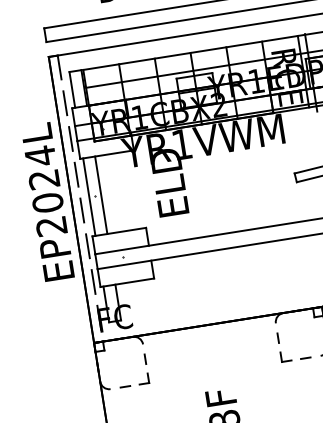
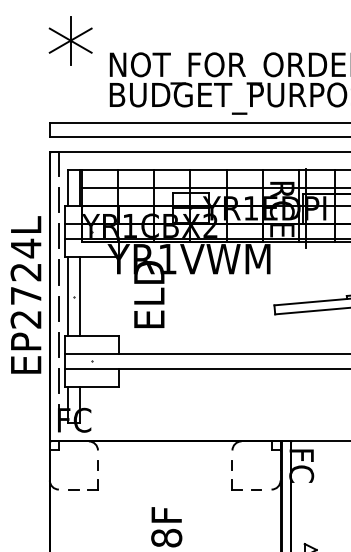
text: (47, 202) -> (25, 295), EP2024L -> EP2724L

